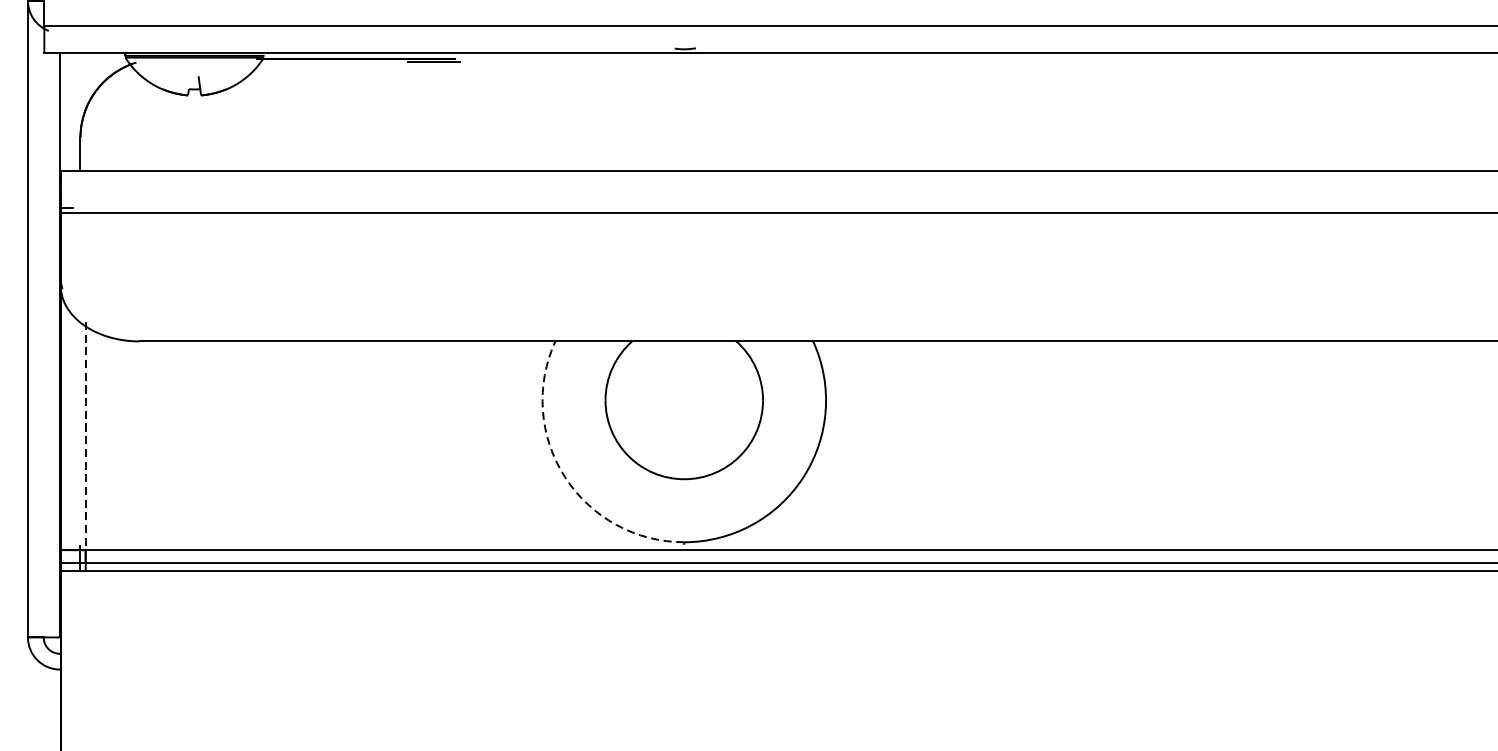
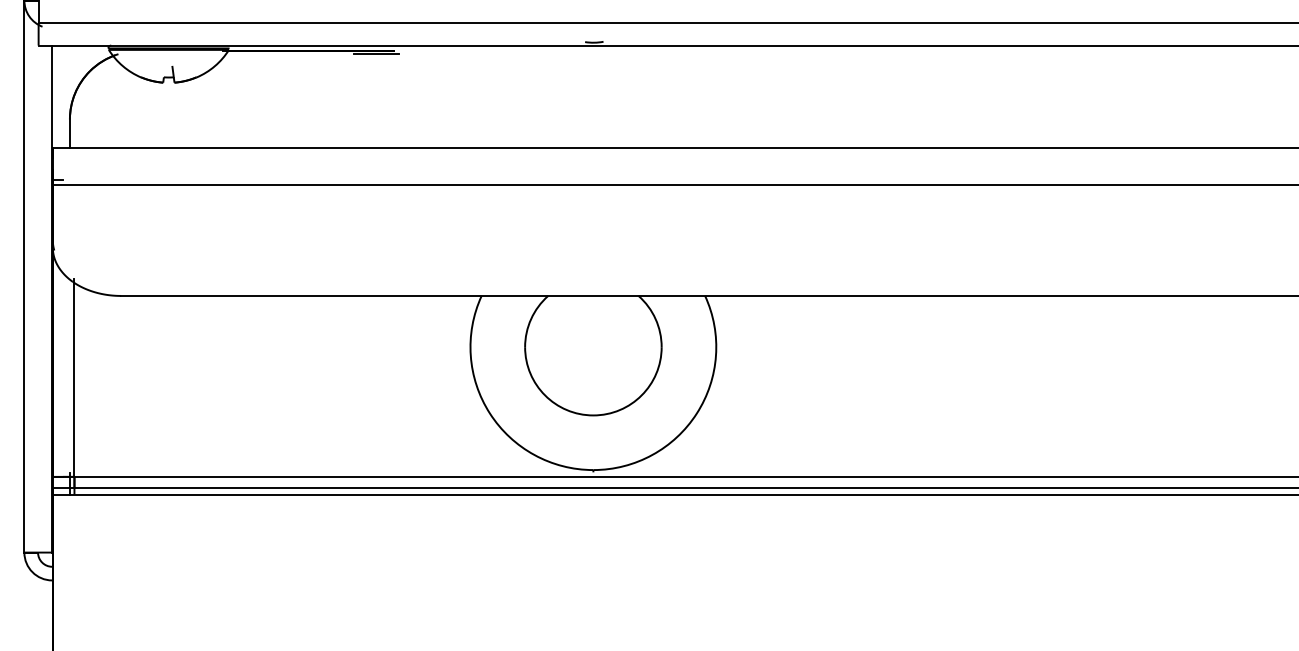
line: (85, 436) -> (74, 378), dashed -> solid
arc: (564, 477) -> (489, 413), dashed -> solid

